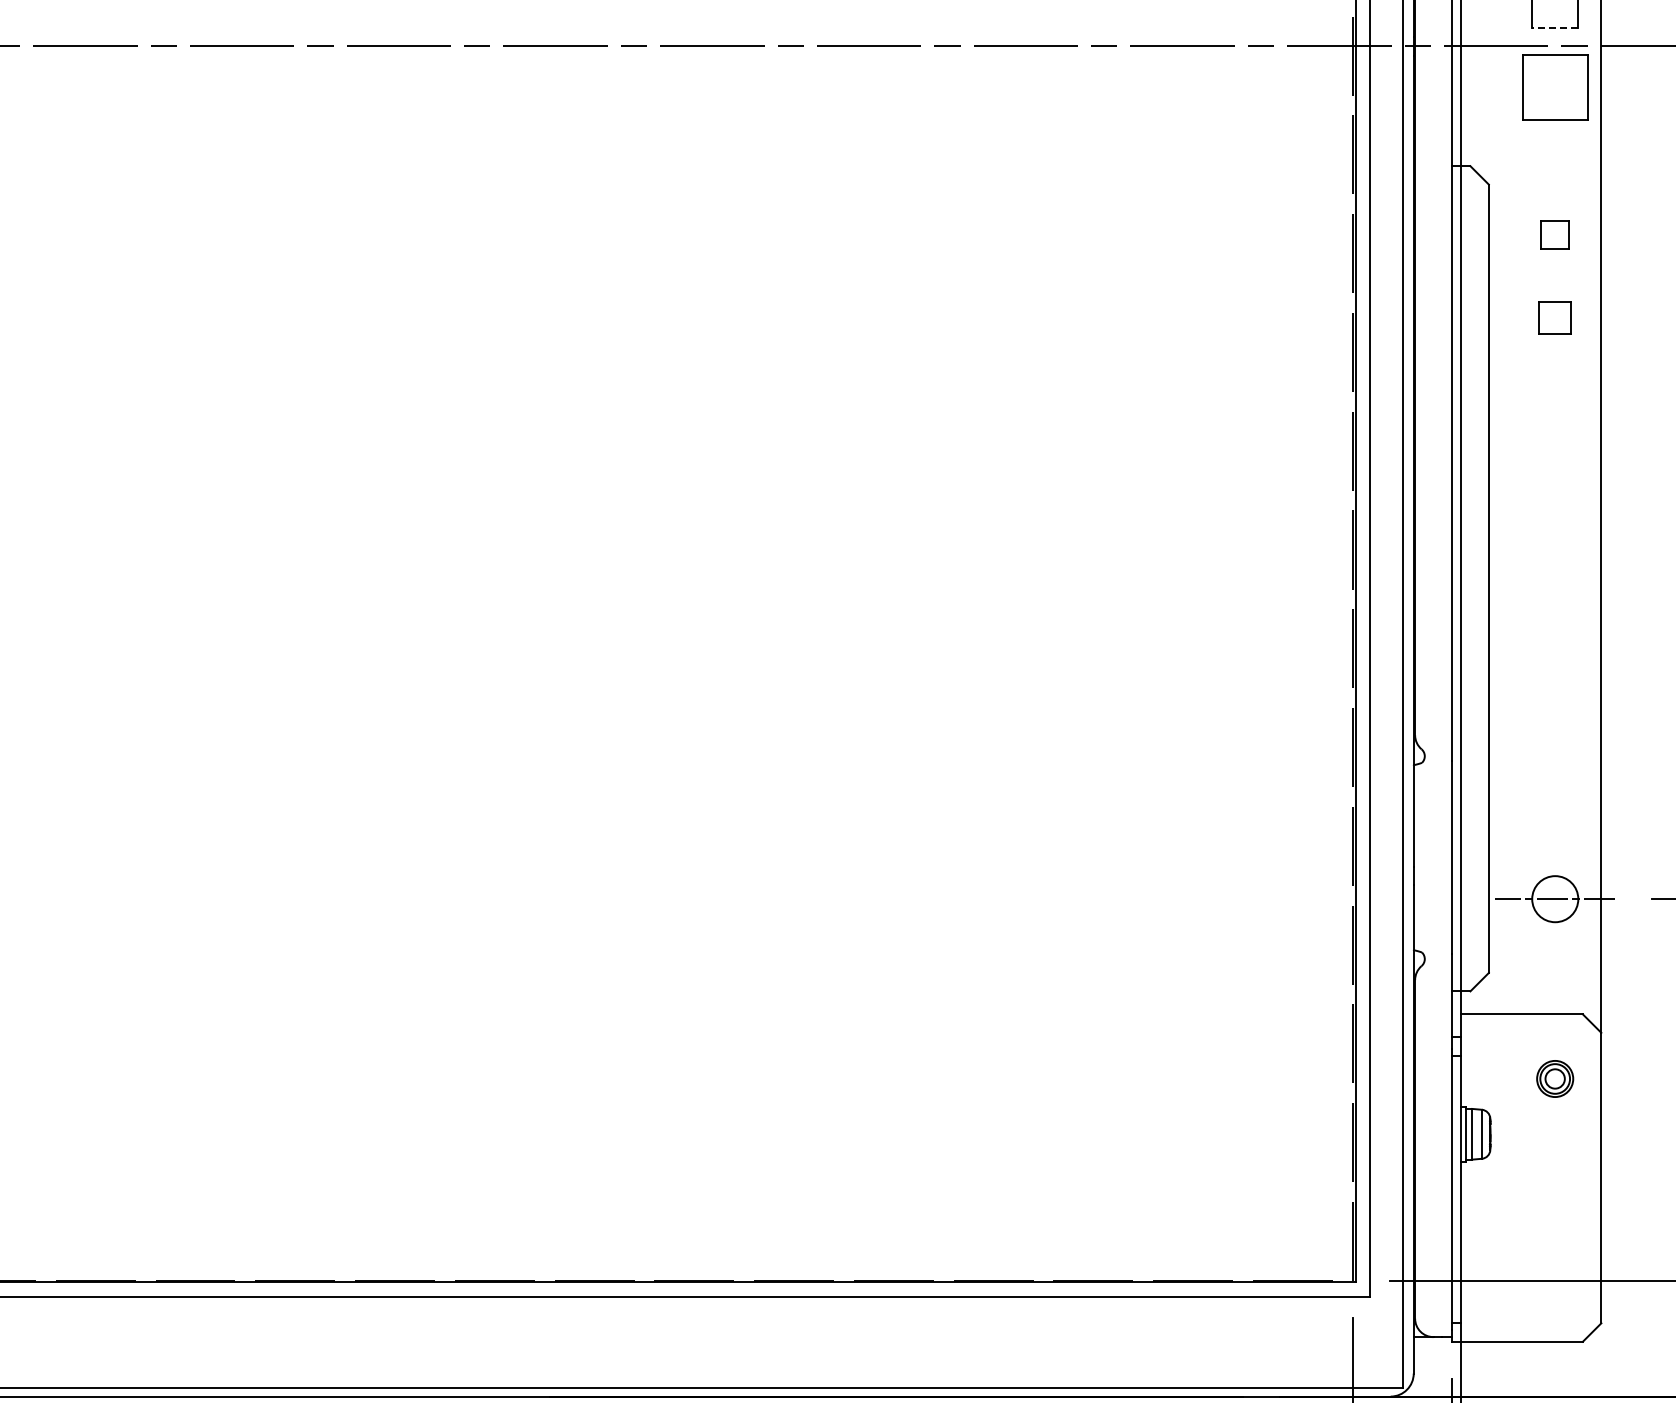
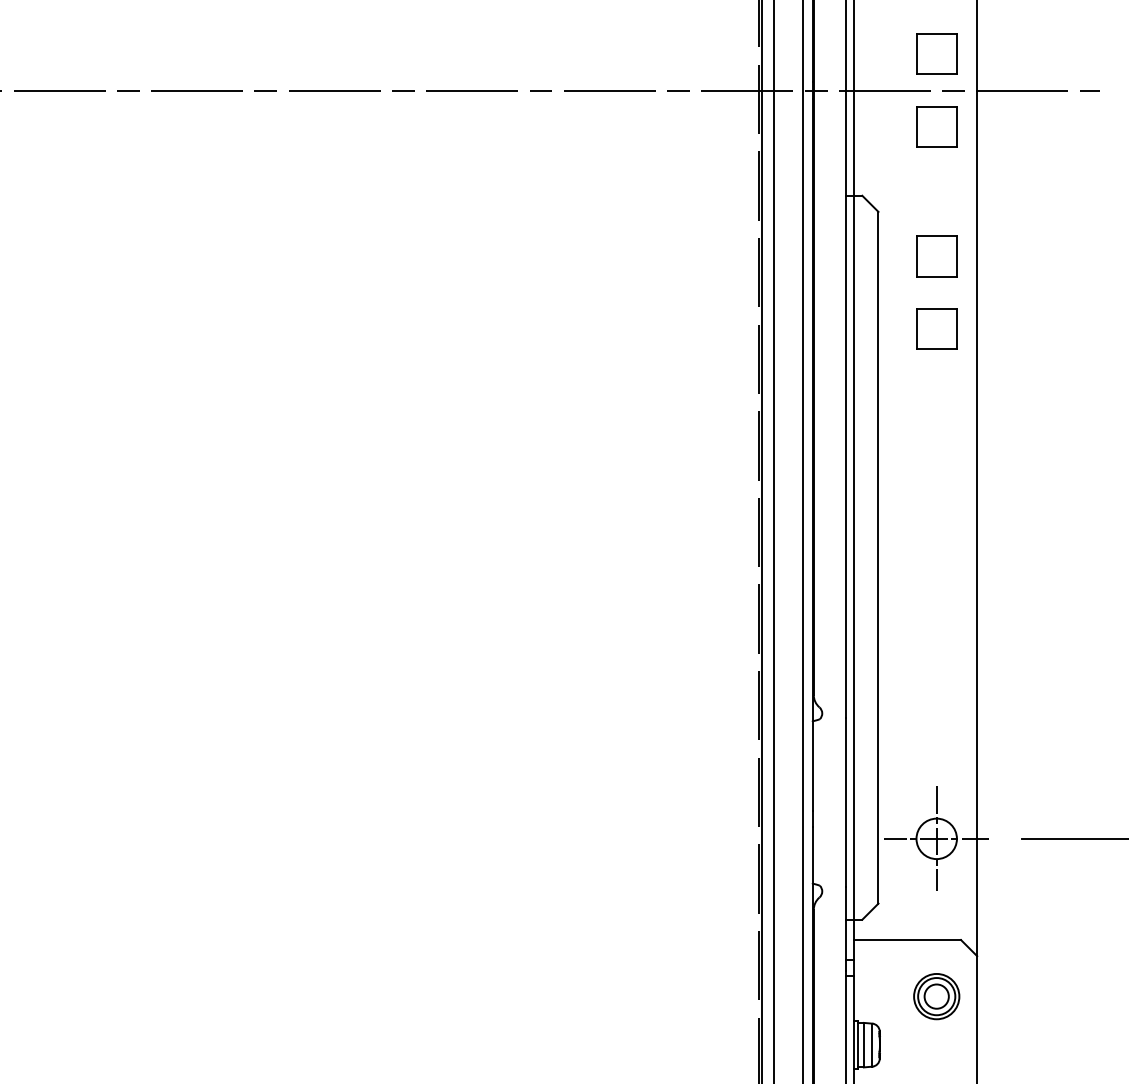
line: (1554, 27) -> (936, 74), dashed -> solid
part: (1554, 87) -> (936, 126), size x0.71
part: (1554, 234) -> (936, 255), size x1.67
part: (1554, 317) -> (936, 328), size x1.43
line: (1555, 899) -> (936, 839), added
part: (1554, 1078) -> (936, 996), size x1.43

